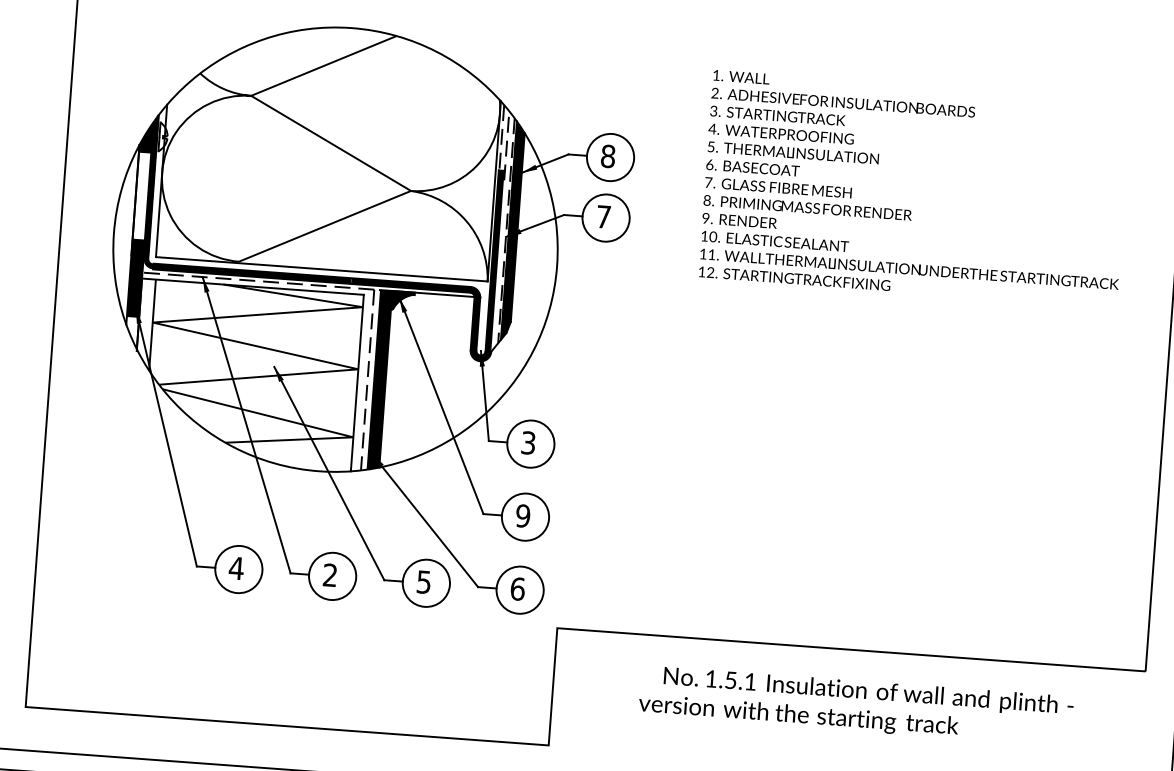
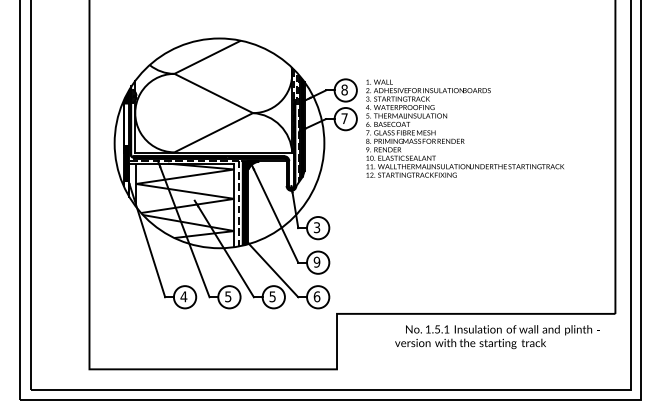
text: (913, 188) -> (464, 128), moved
text: (330, 574) -> (228, 296), 2 -> 5
text: (856, 706) -> (497, 337), moved

